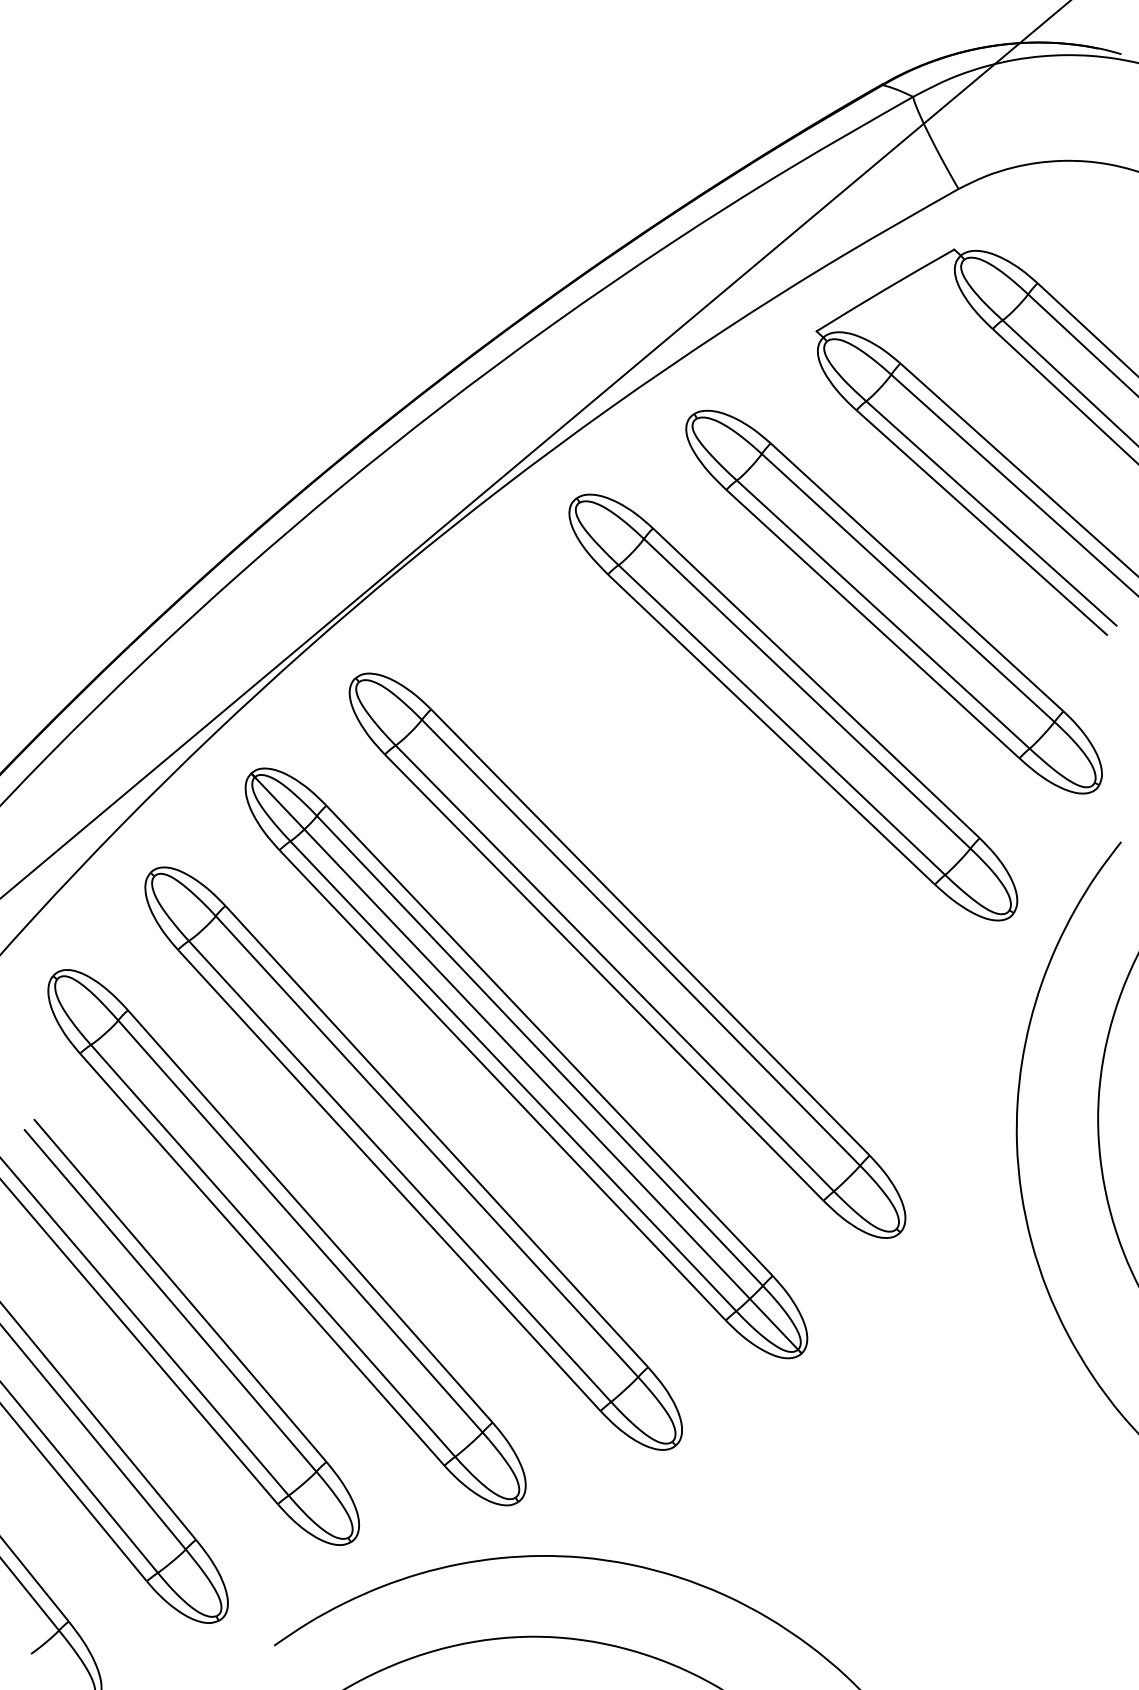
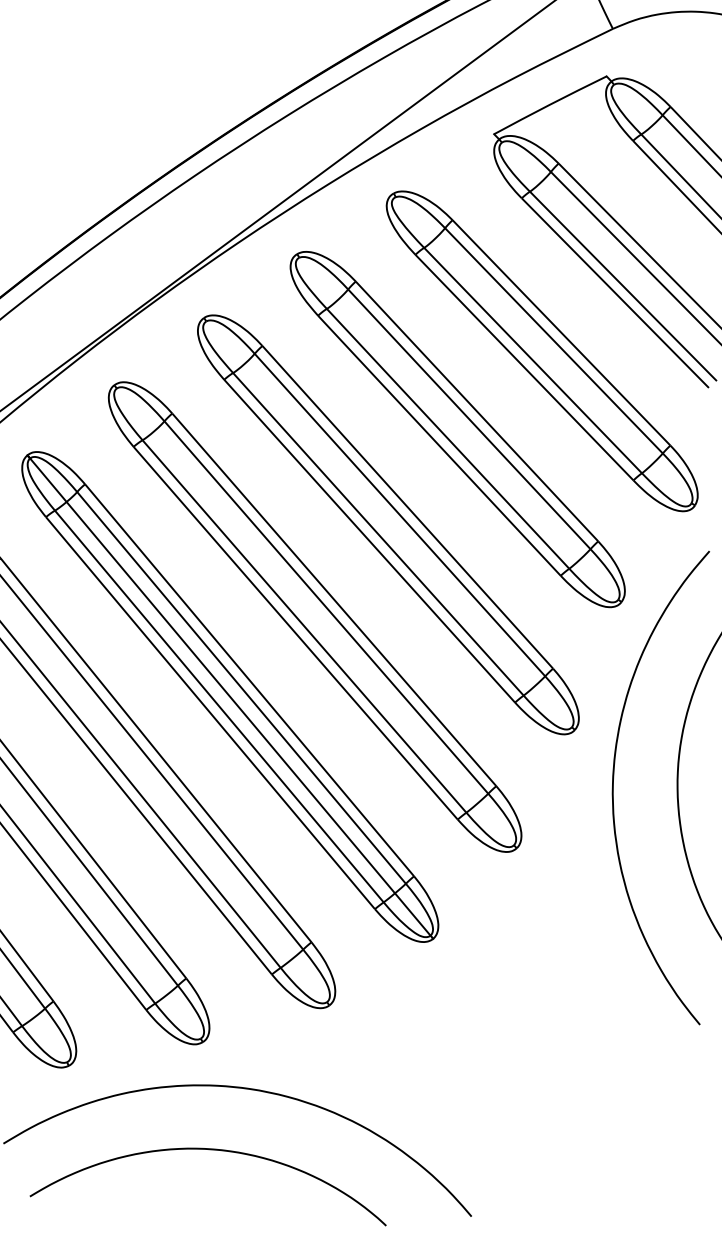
part: (712, 833) -> (387, 524), added

